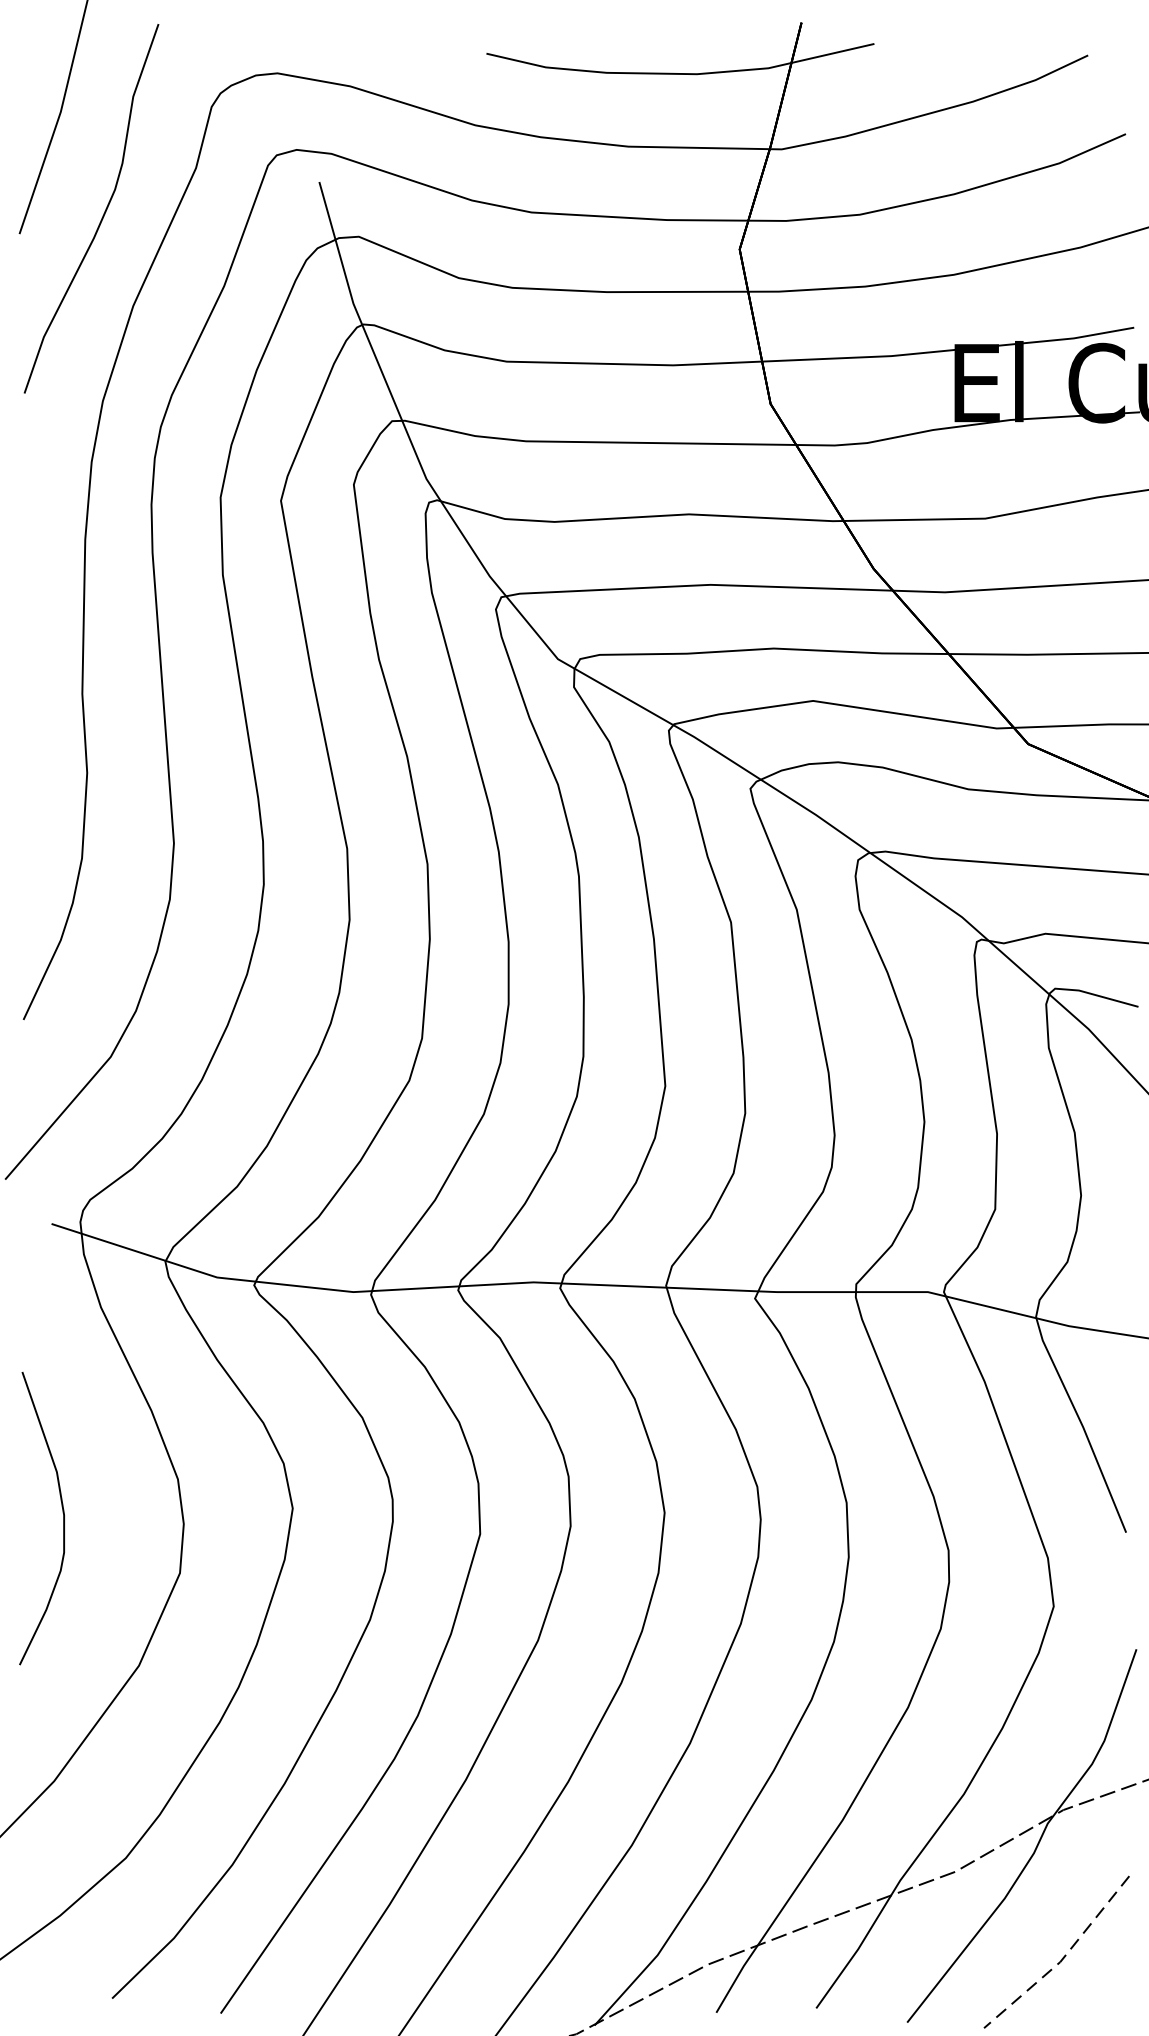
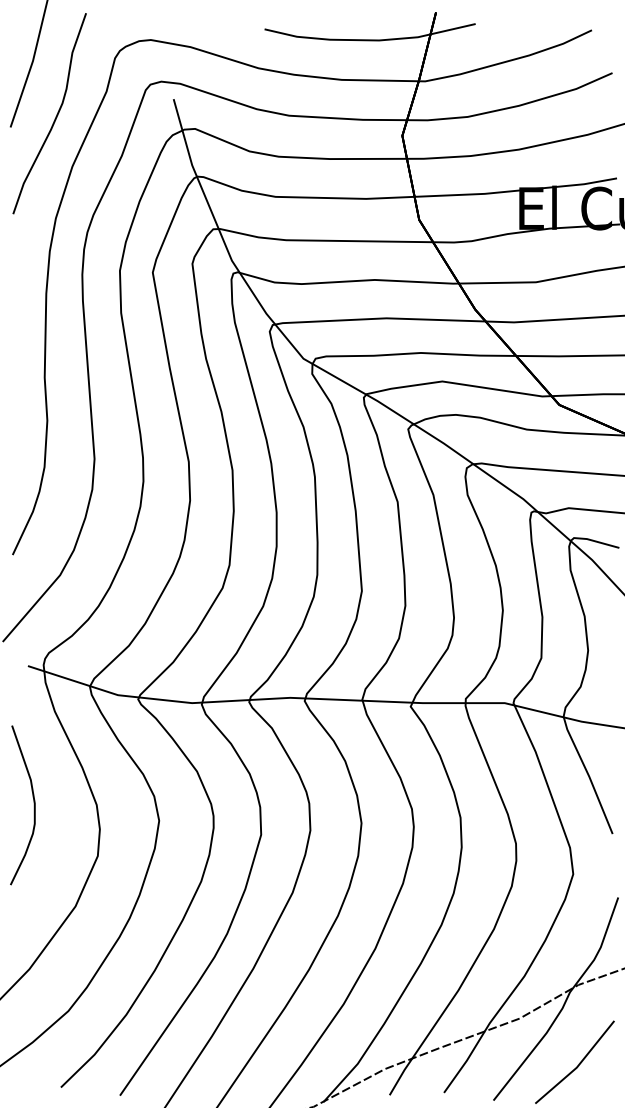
curve: (61, 1518) -> (33, 805), moved
line: (1063, 1959) -> (578, 1066), dashed -> solid

